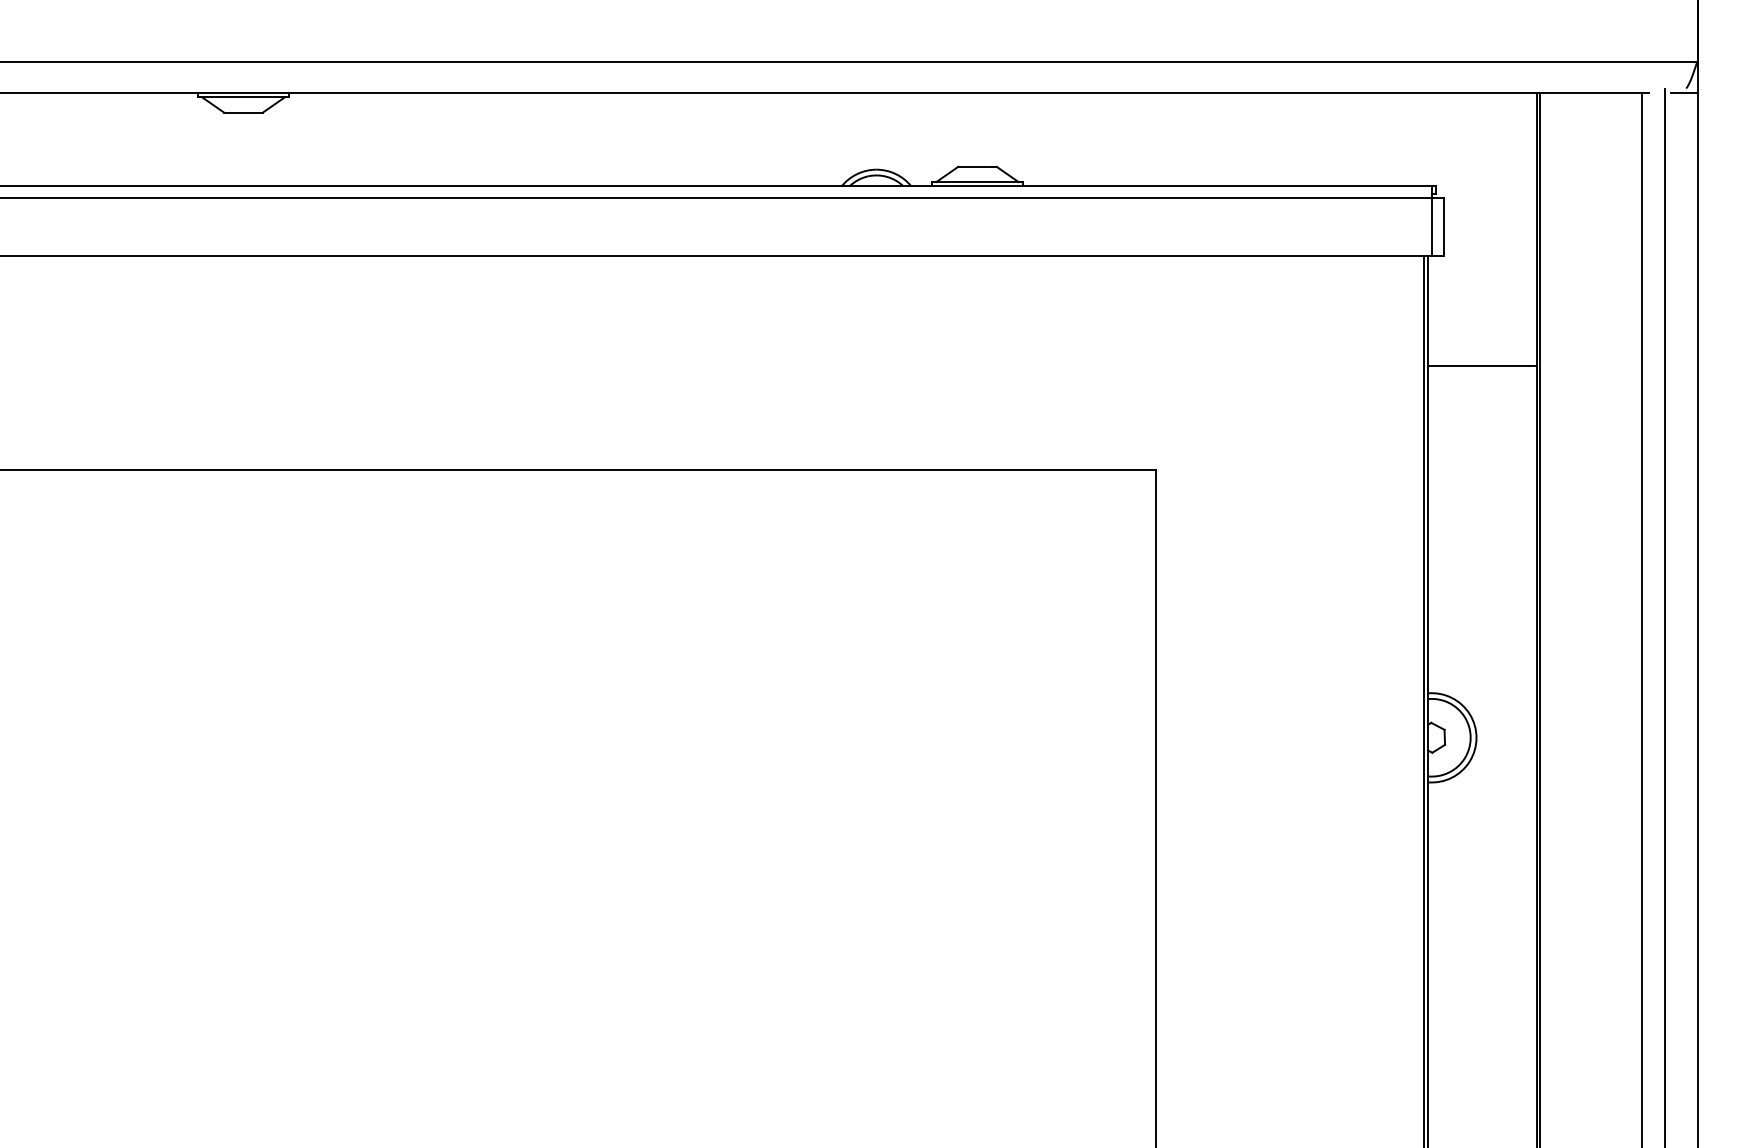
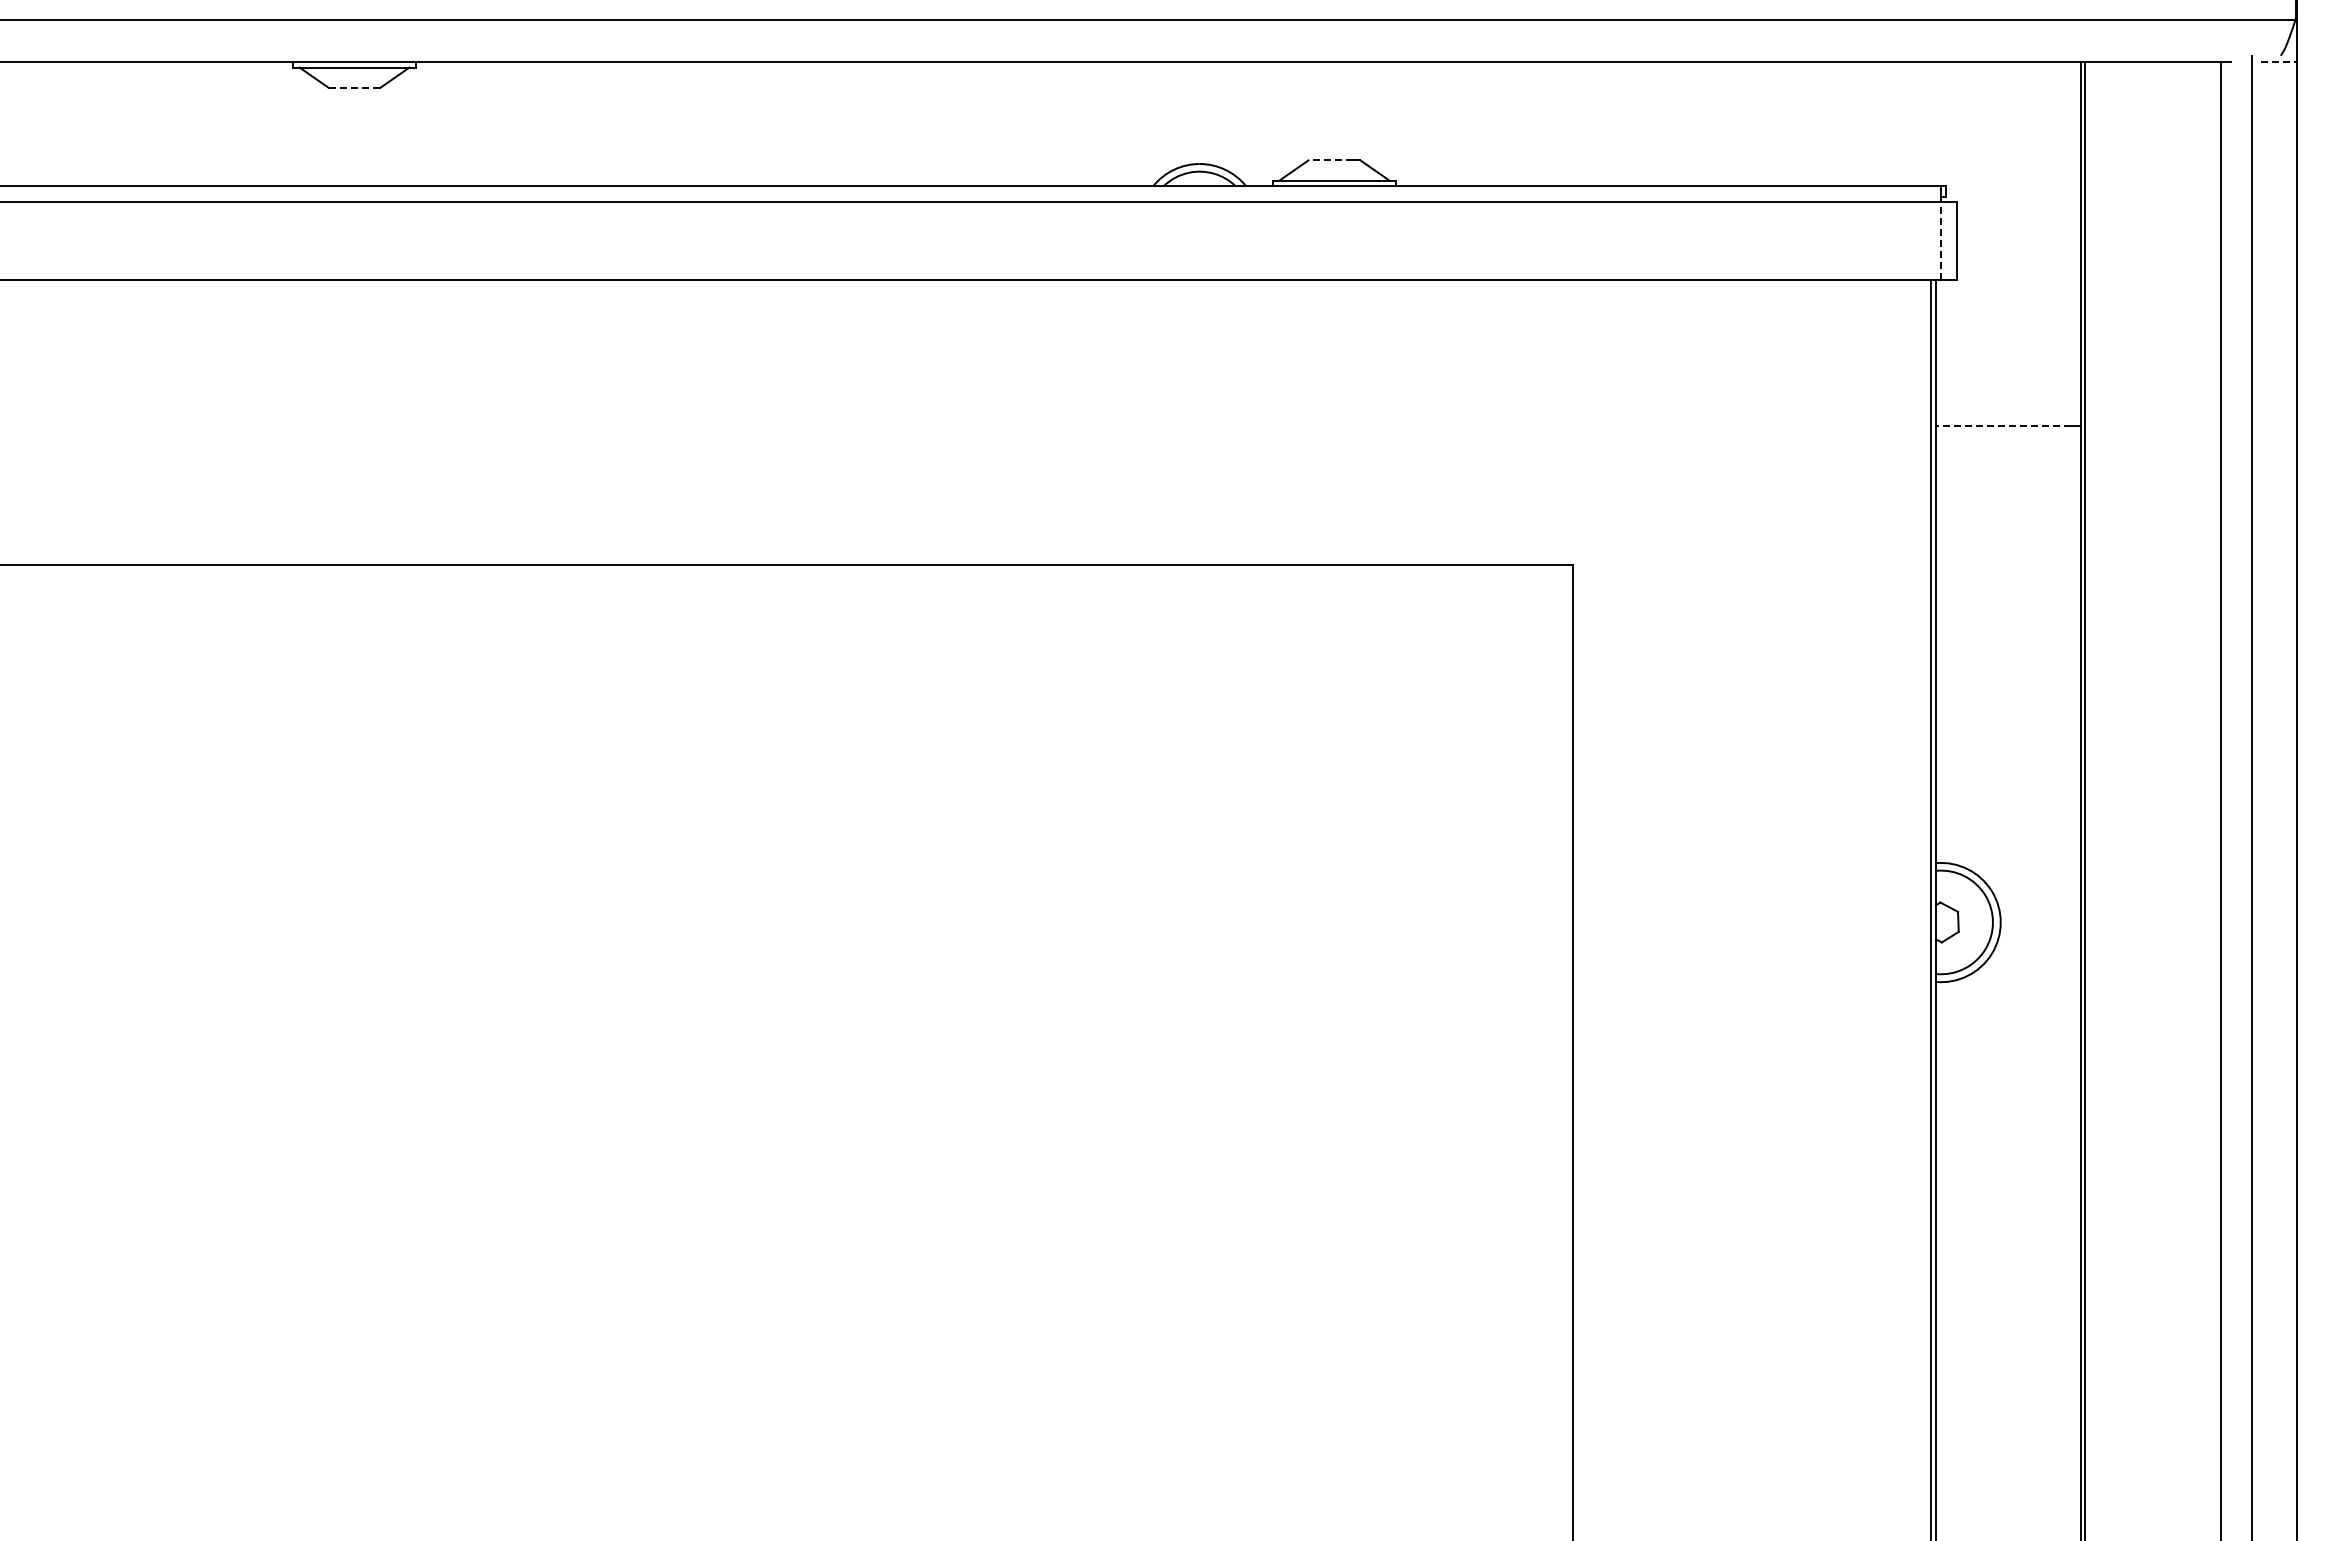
line: (1684, 92) -> (2278, 61), solid -> dashed
line: (243, 112) -> (354, 87), solid -> dashed
line: (974, 167) -> (1330, 160), solid -> dashed
line: (1432, 226) -> (1941, 240), solid -> dashed
line: (1477, 365) -> (2002, 425), solid -> dashed

